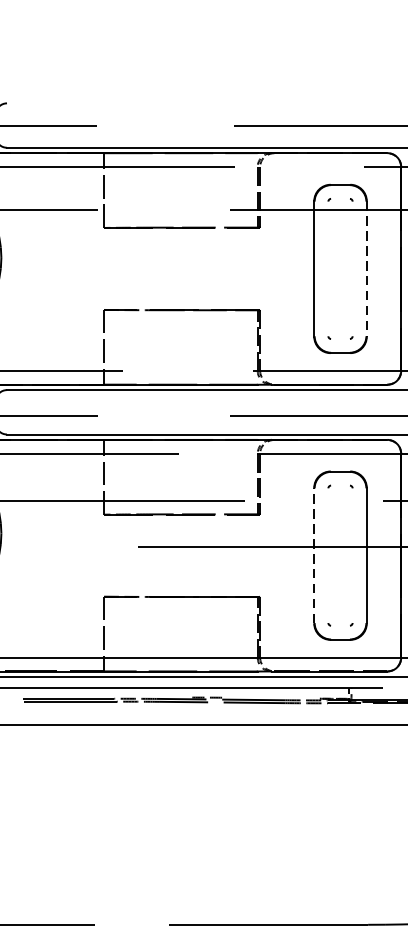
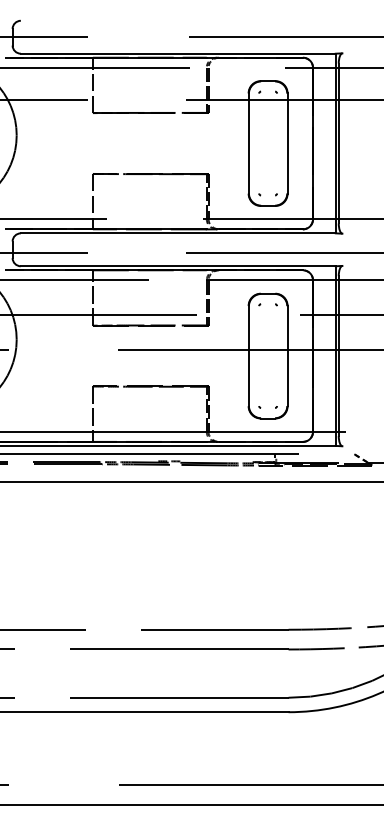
line: (366, 270) -> (287, 144), dashed -> solid
line: (314, 554) -> (248, 355), dashed -> solid

